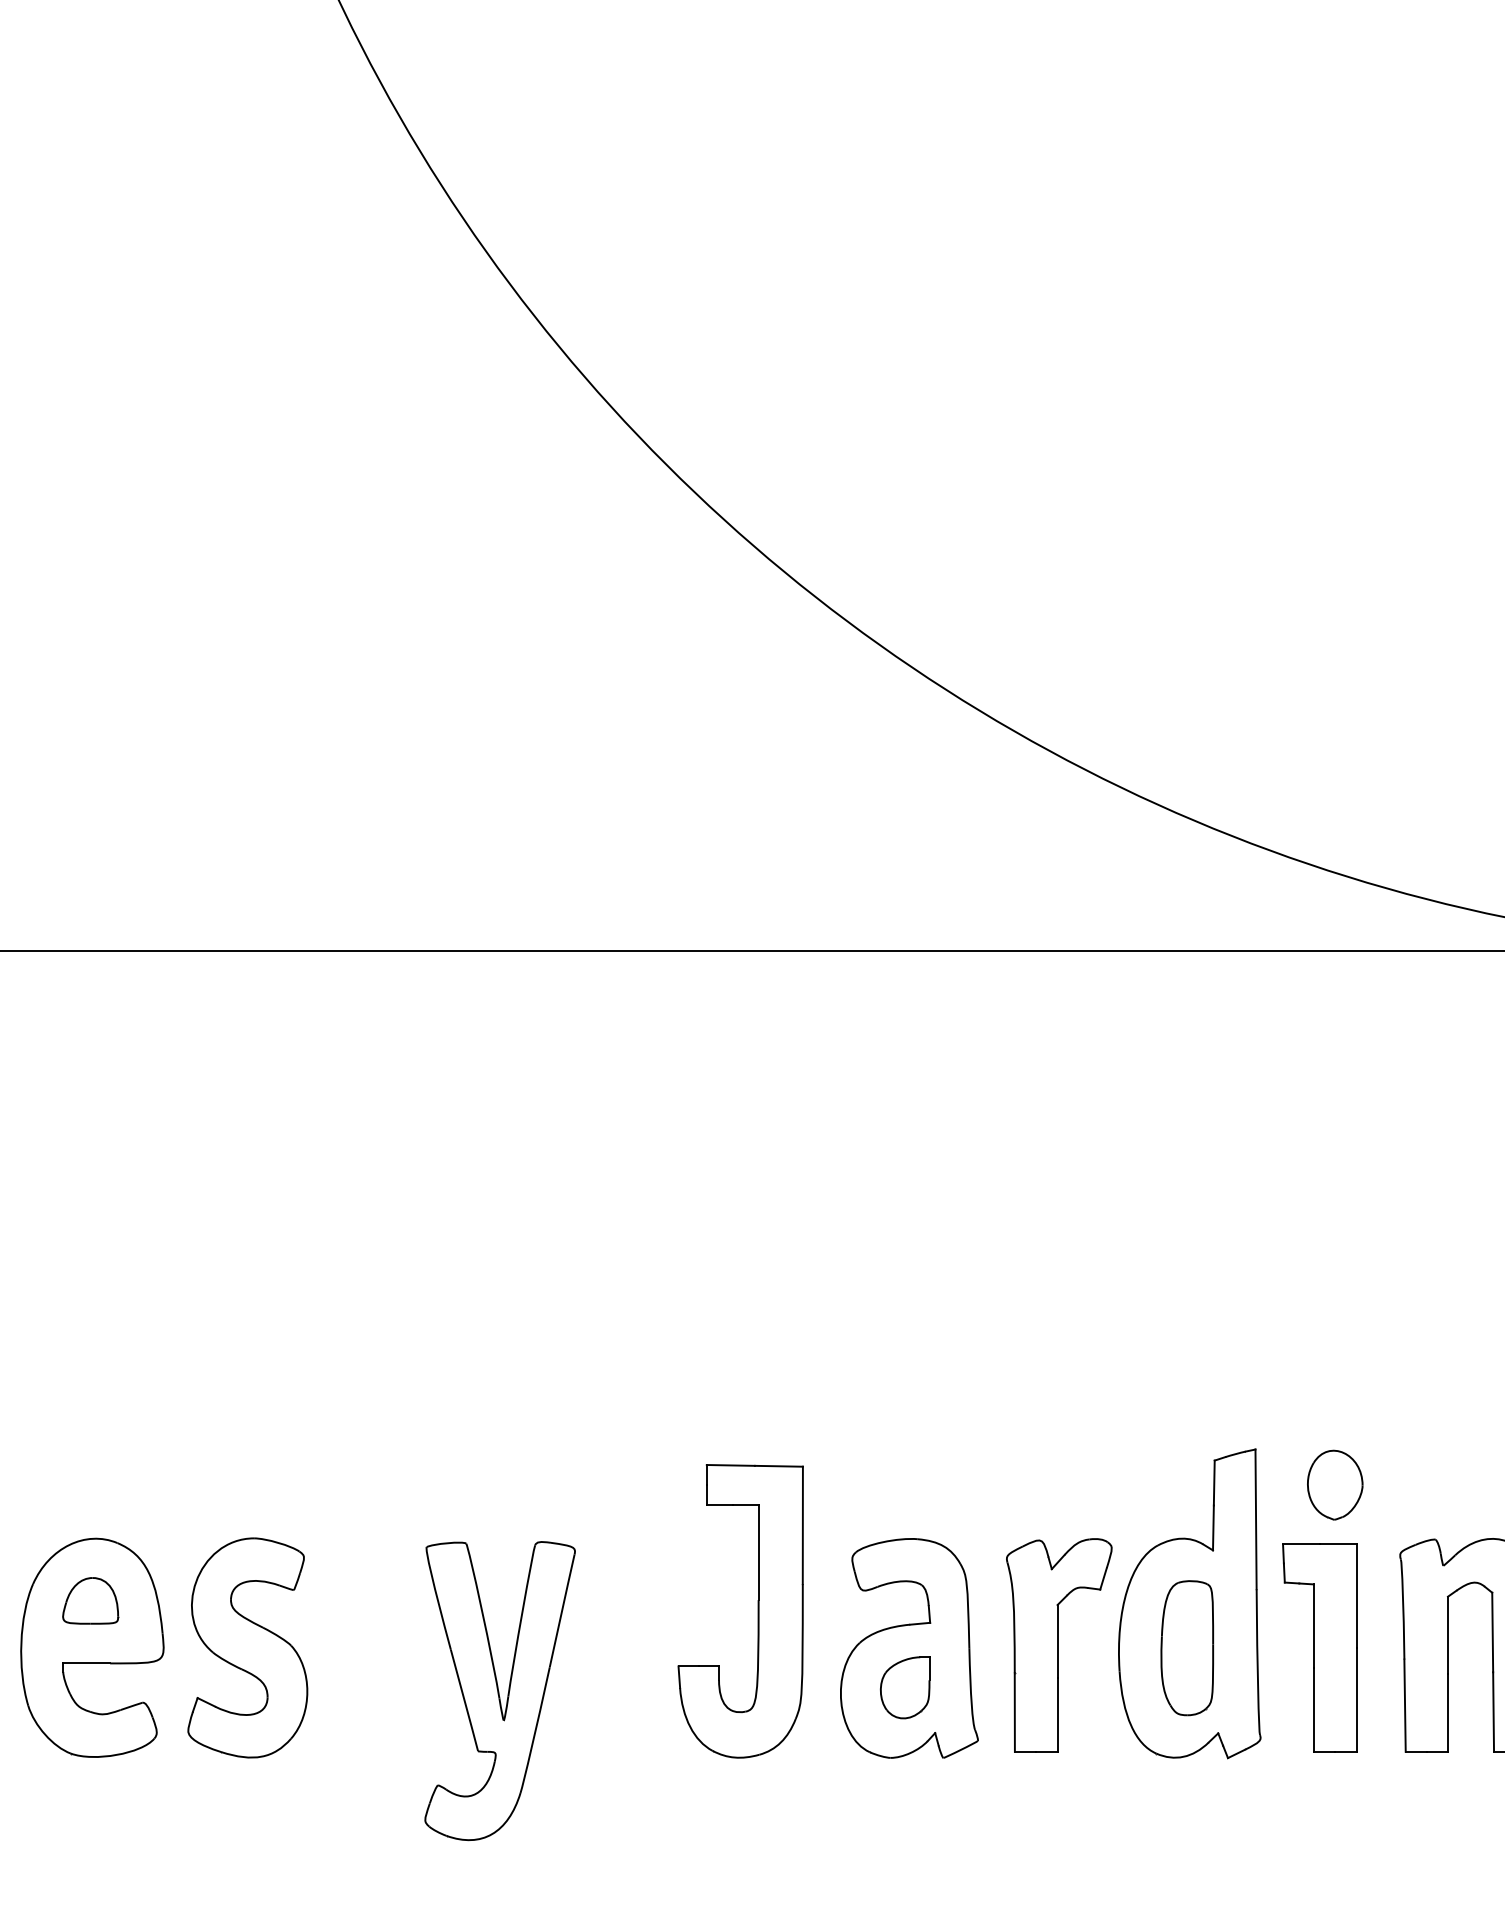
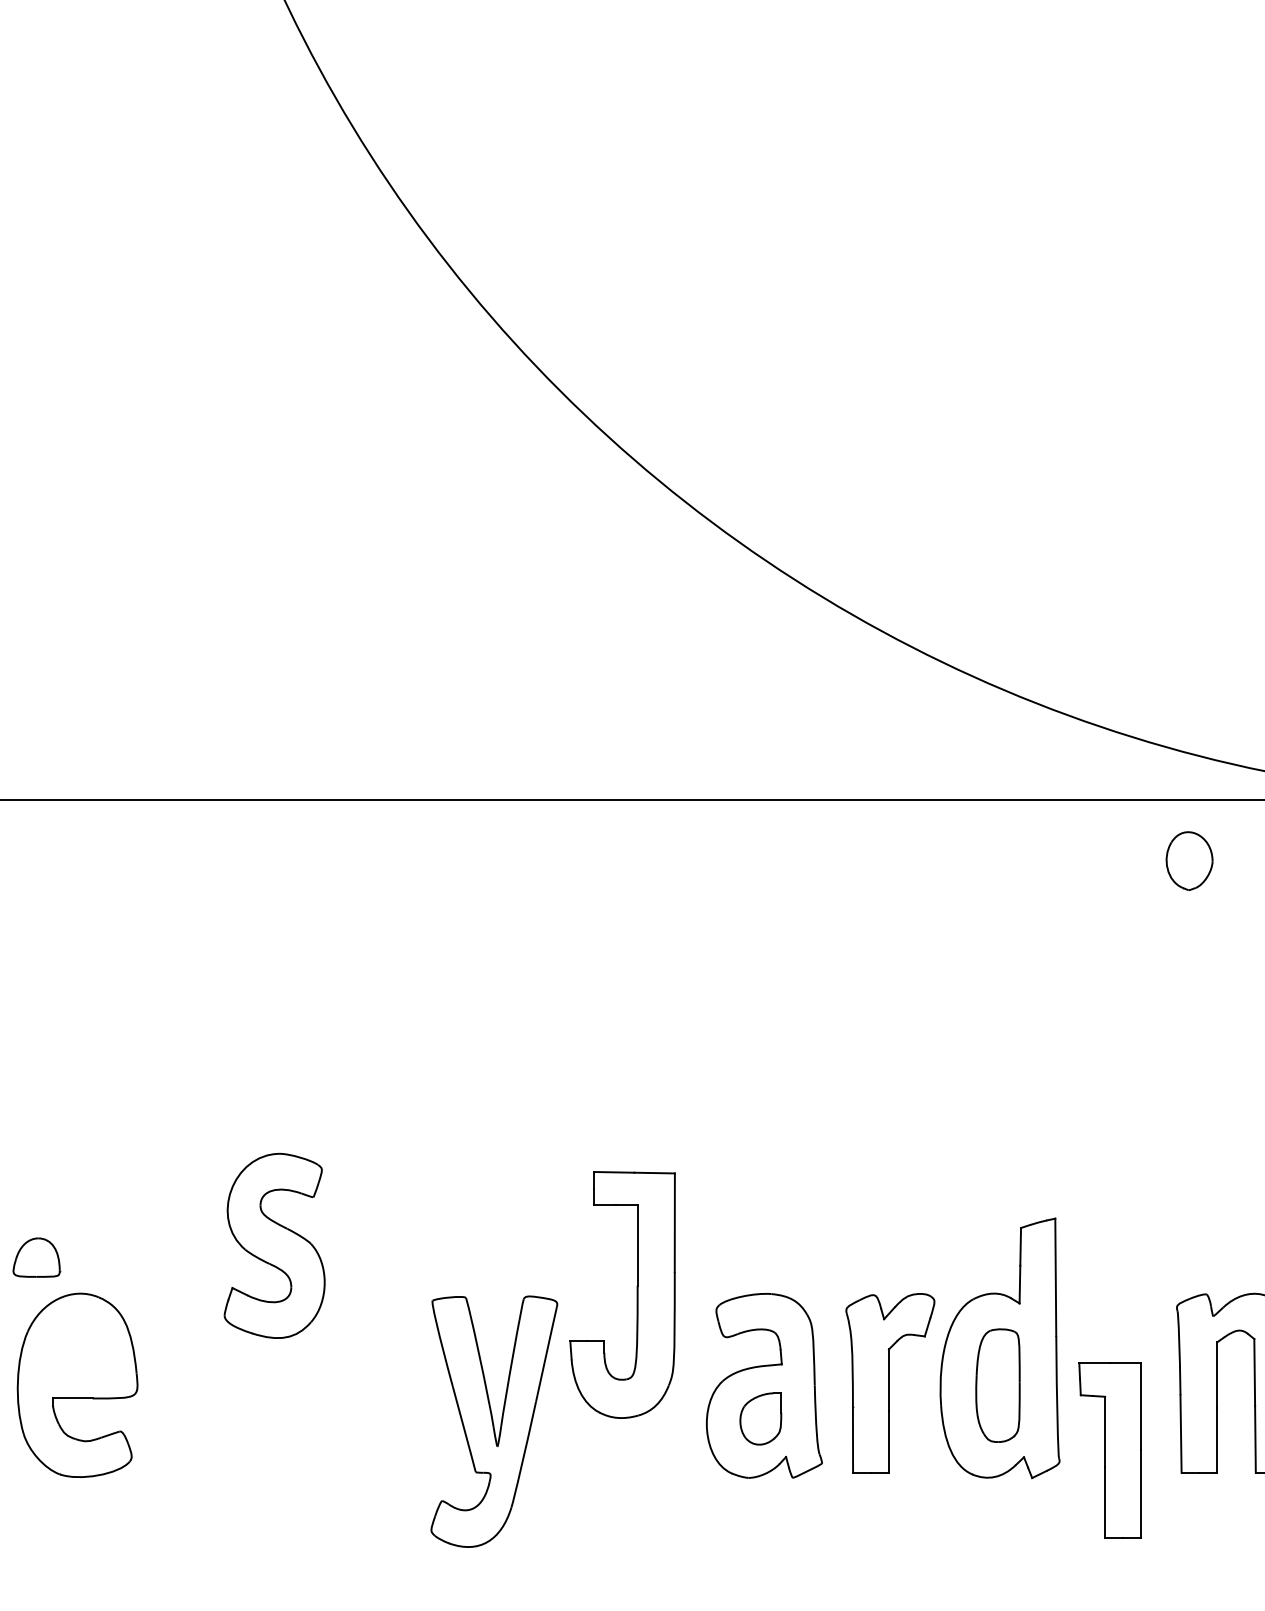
part: (1335, 1484) -> (1189, 860), moved
part: (90, 1600) -> (36, 1257), moved
part: (757, 1611) -> (636, 1295), moved
part: (247, 1647) -> (274, 1245), moved
part: (1319, 1647) -> (1109, 1449), moved
part: (499, 1691) -> (493, 1422), moved

